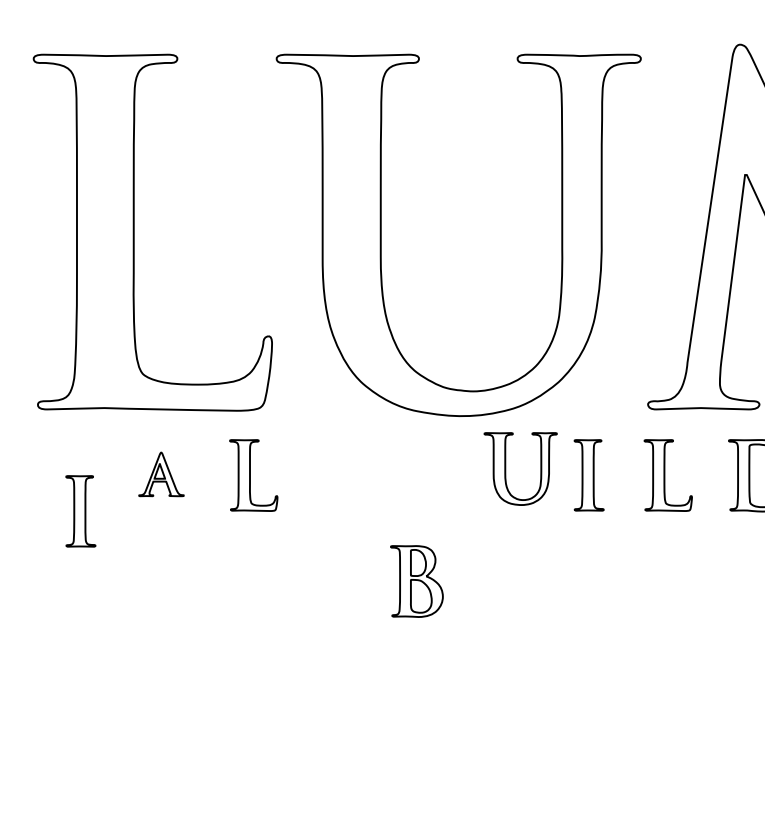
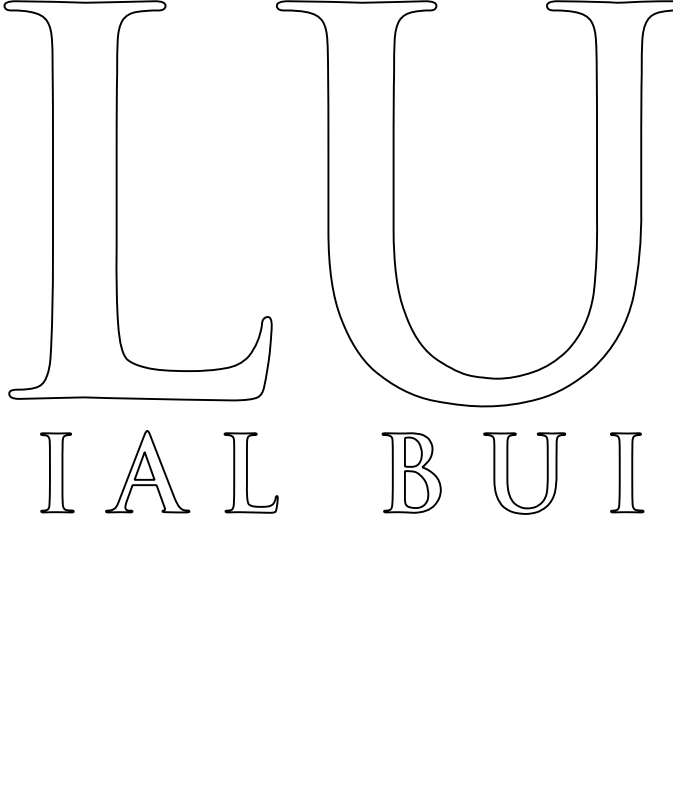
part: (506, 468) -> (508, 472), moved
part: (161, 474) -> (147, 471), size x1.67
part: (80, 511) -> (56, 472), moved
part: (416, 581) -> (411, 472), moved

